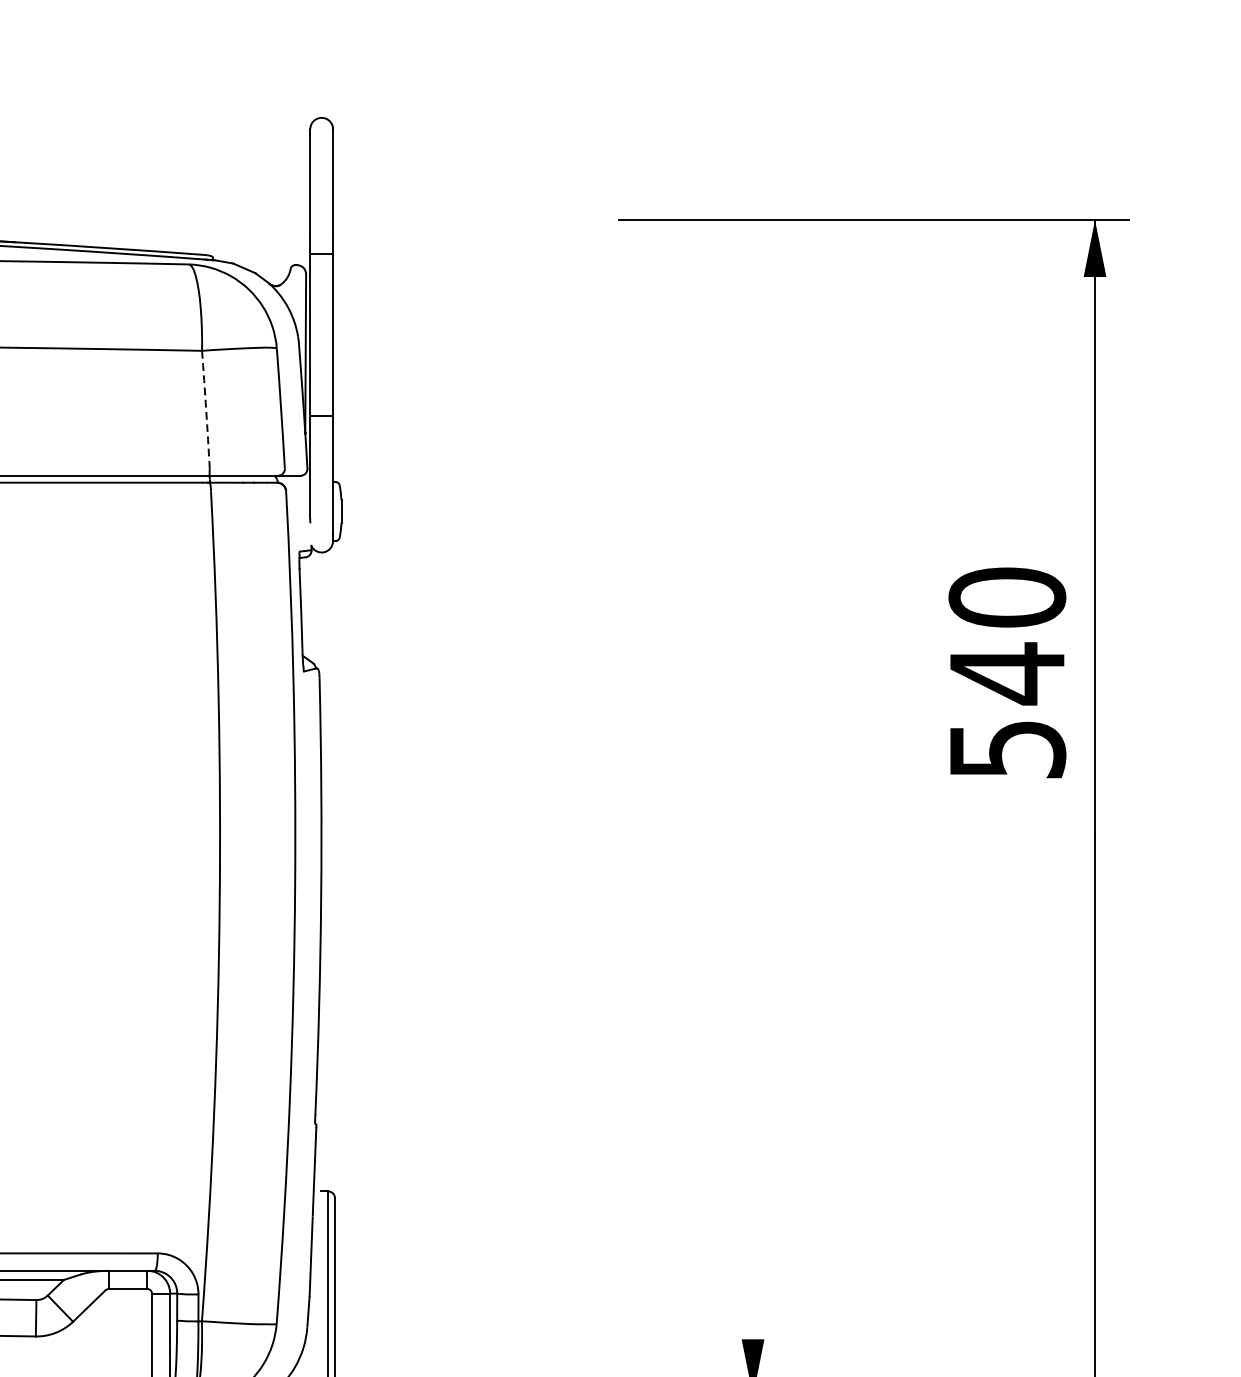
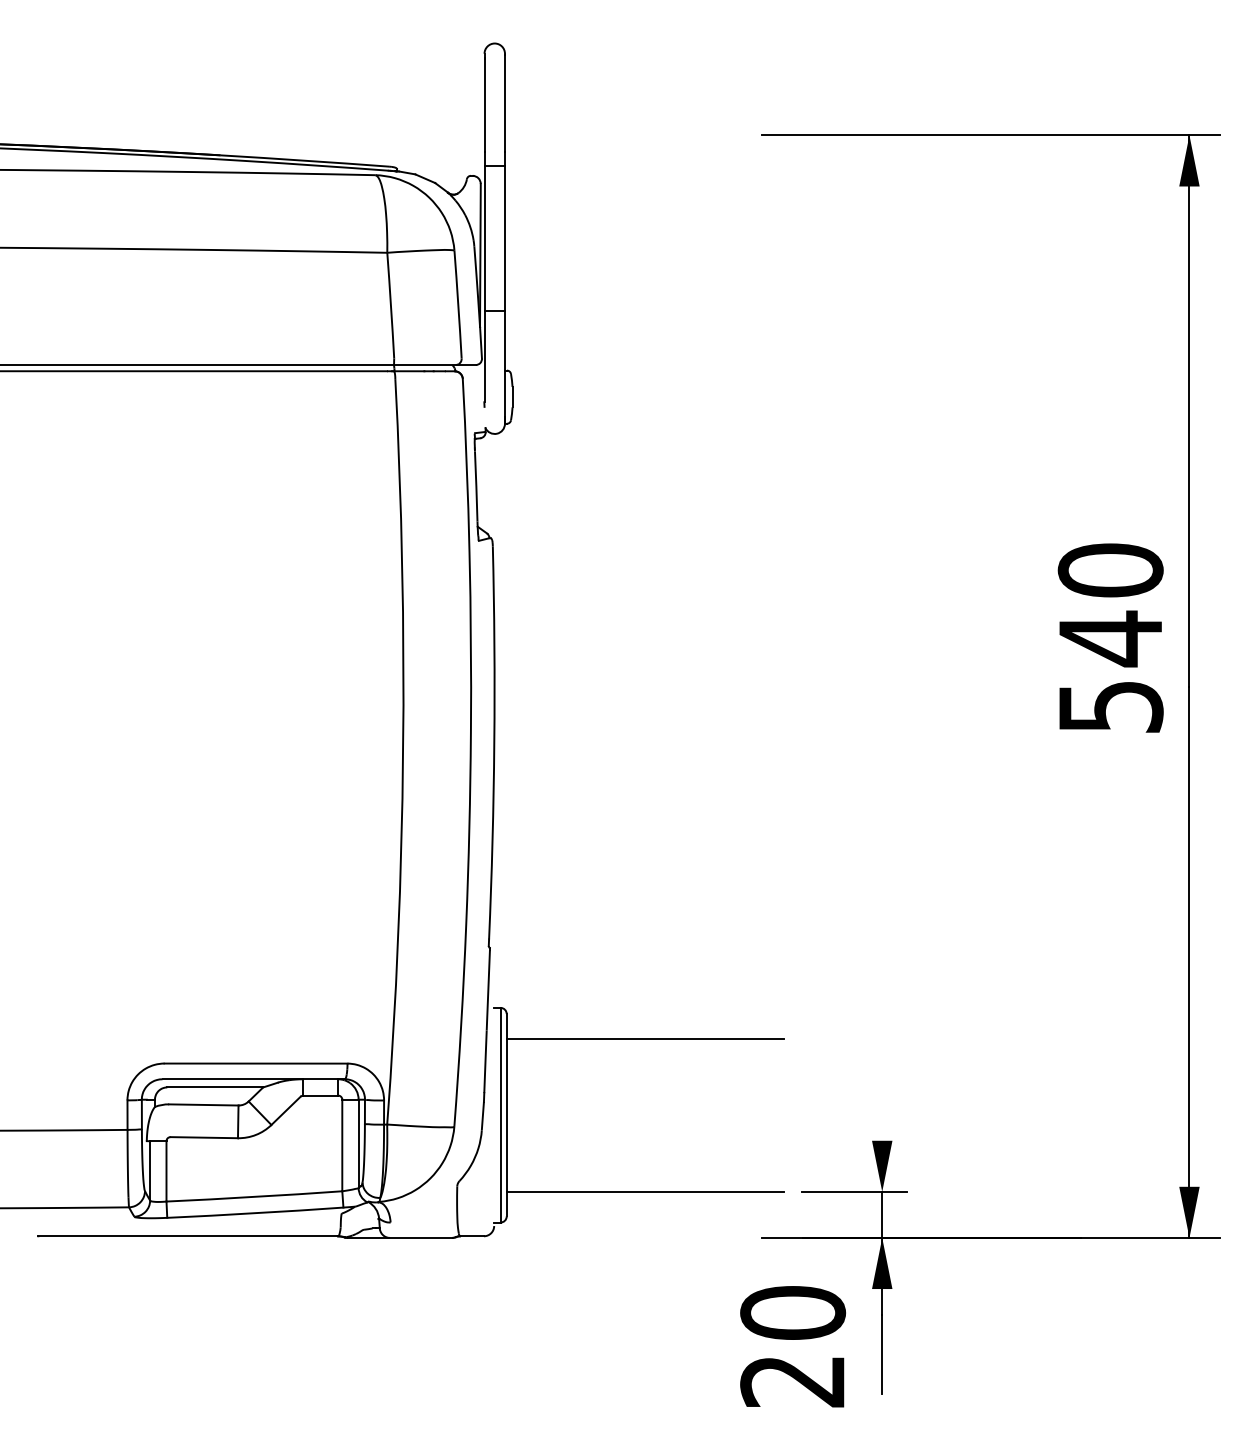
arc: (206, 409) -> (391, 305), dashed -> solid
text: (1007, 672) -> (1110, 637), moved
line: (489, 1225) -> (645, 1038), added

